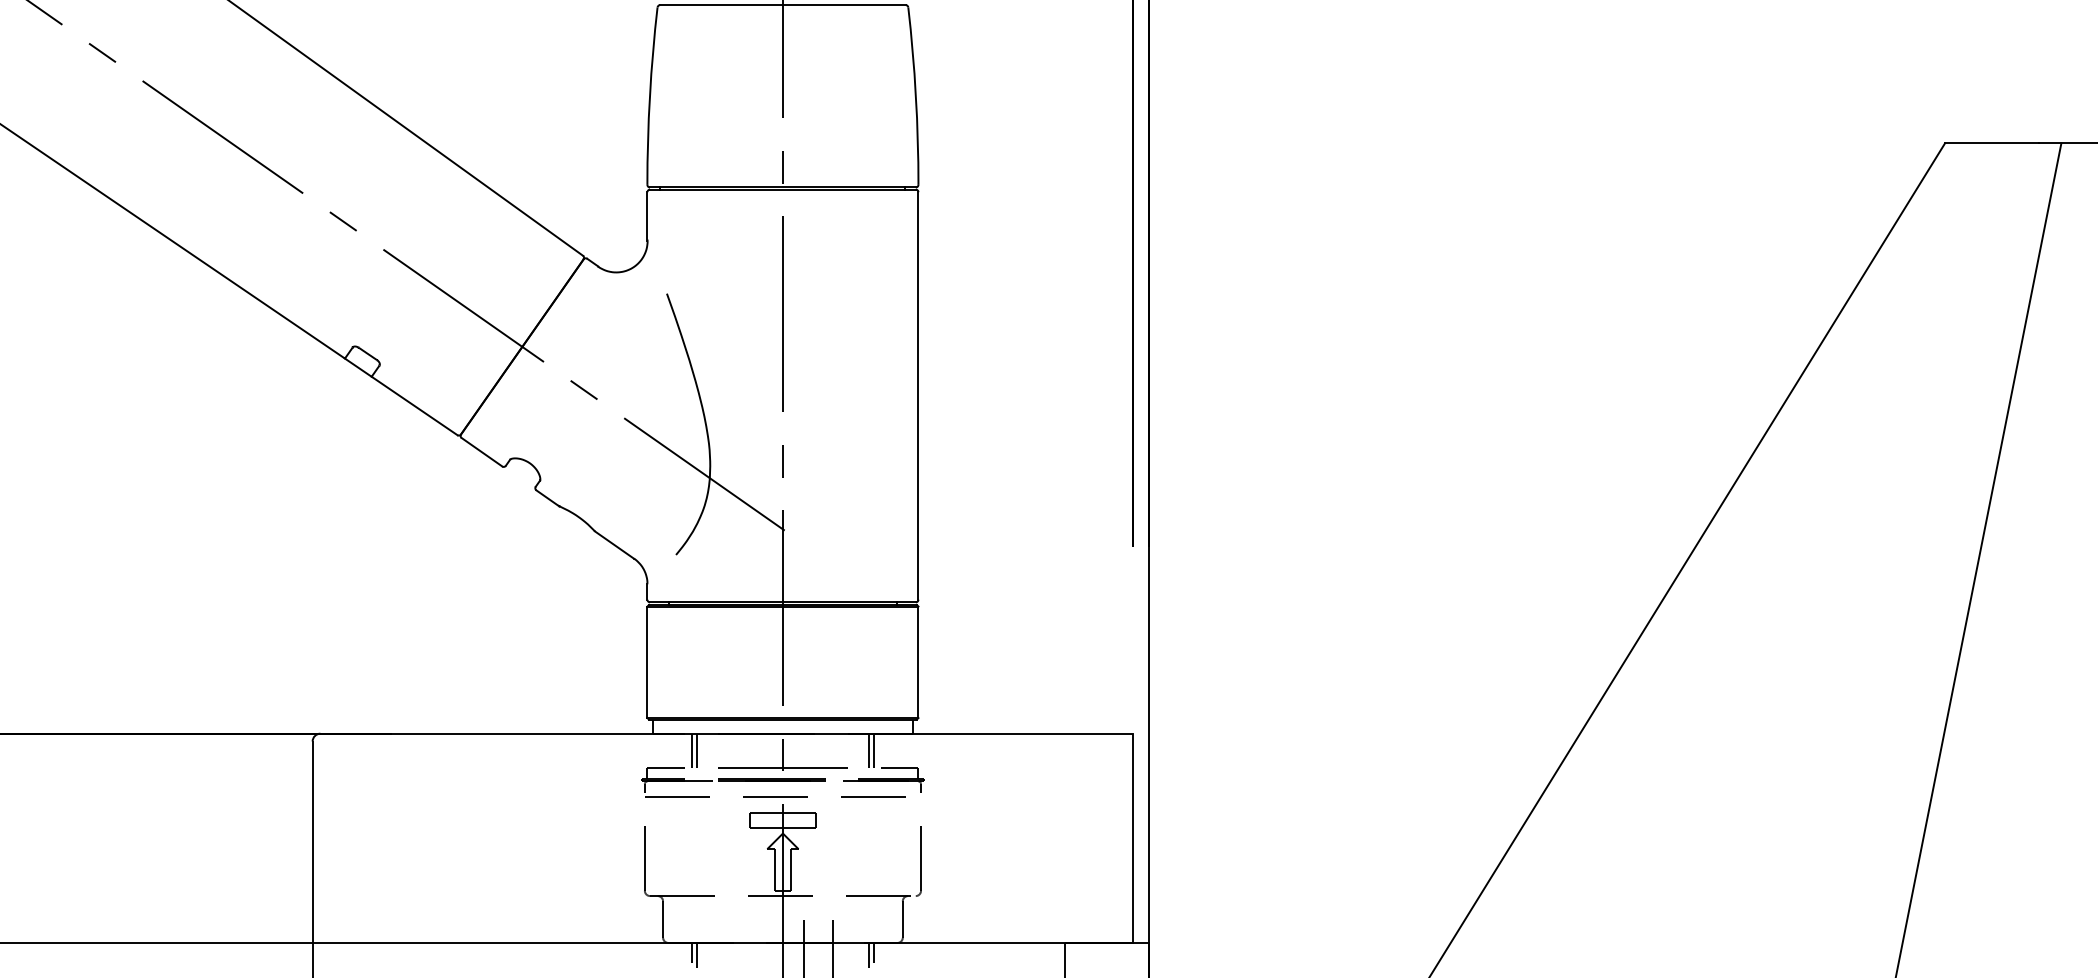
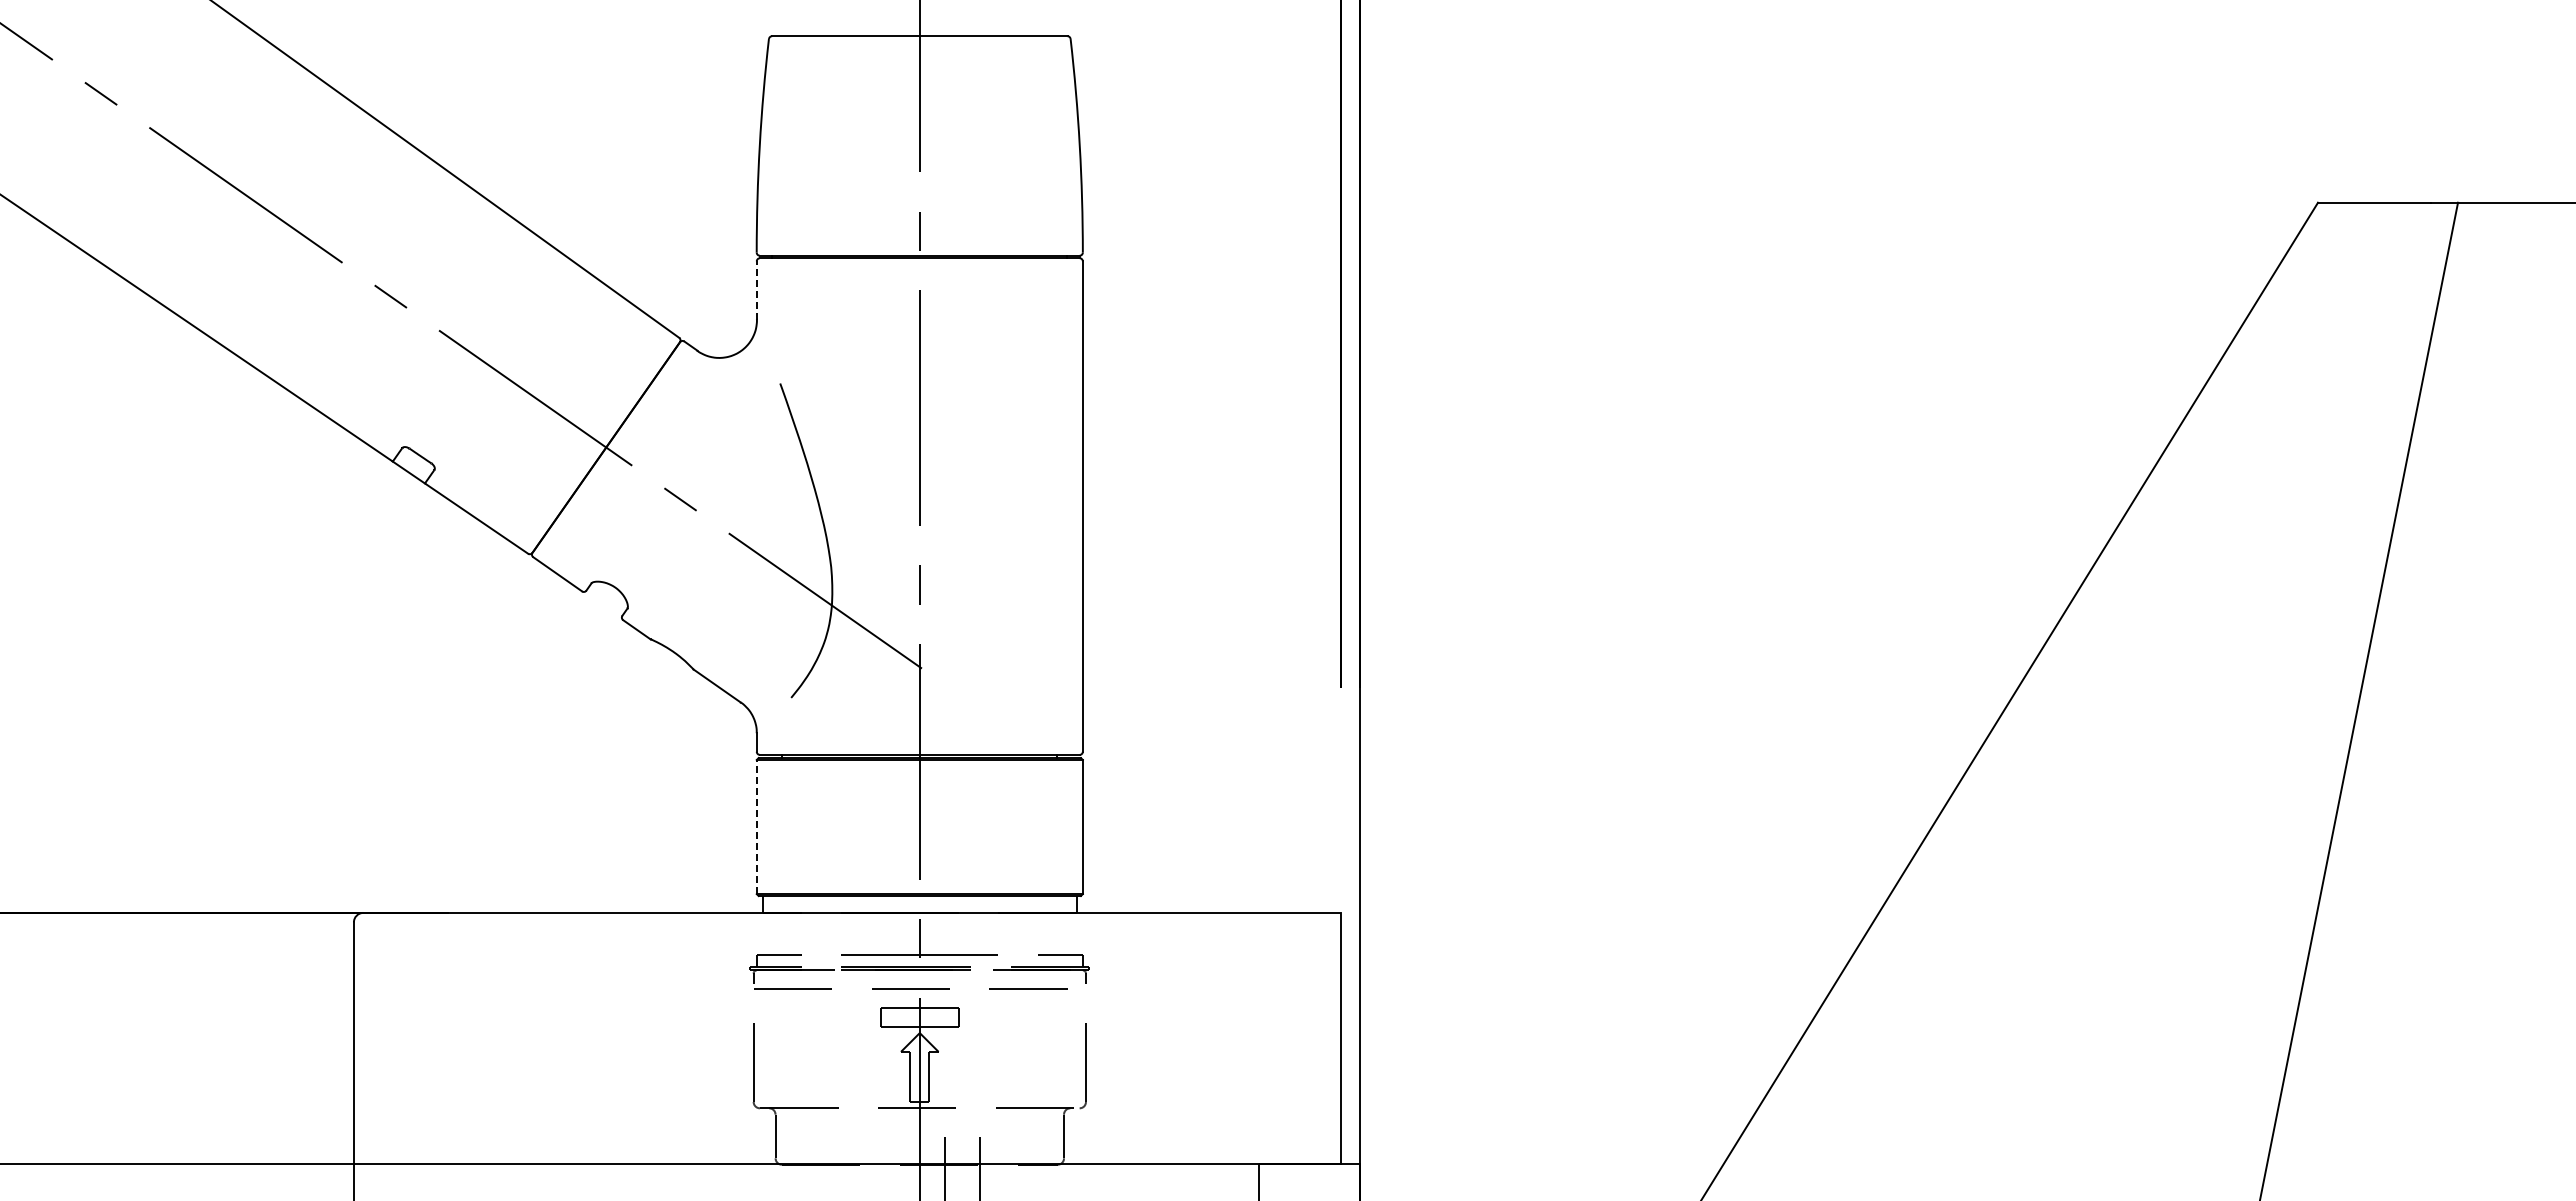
line: (647, 216) -> (756, 290), solid -> dashed
line: (647, 661) -> (756, 826), solid -> dashed
line: (692, 750) -> (810, 933), removed
line: (697, 750) -> (816, 933), removed
line: (869, 750) -> (1023, 933), removed
line: (874, 750) -> (1029, 933), removed
line: (692, 952) -> (810, 1176), removed
line: (874, 952) -> (1029, 1176), removed
line: (697, 955) -> (816, 1179), removed
line: (869, 955) -> (1023, 1179), removed

